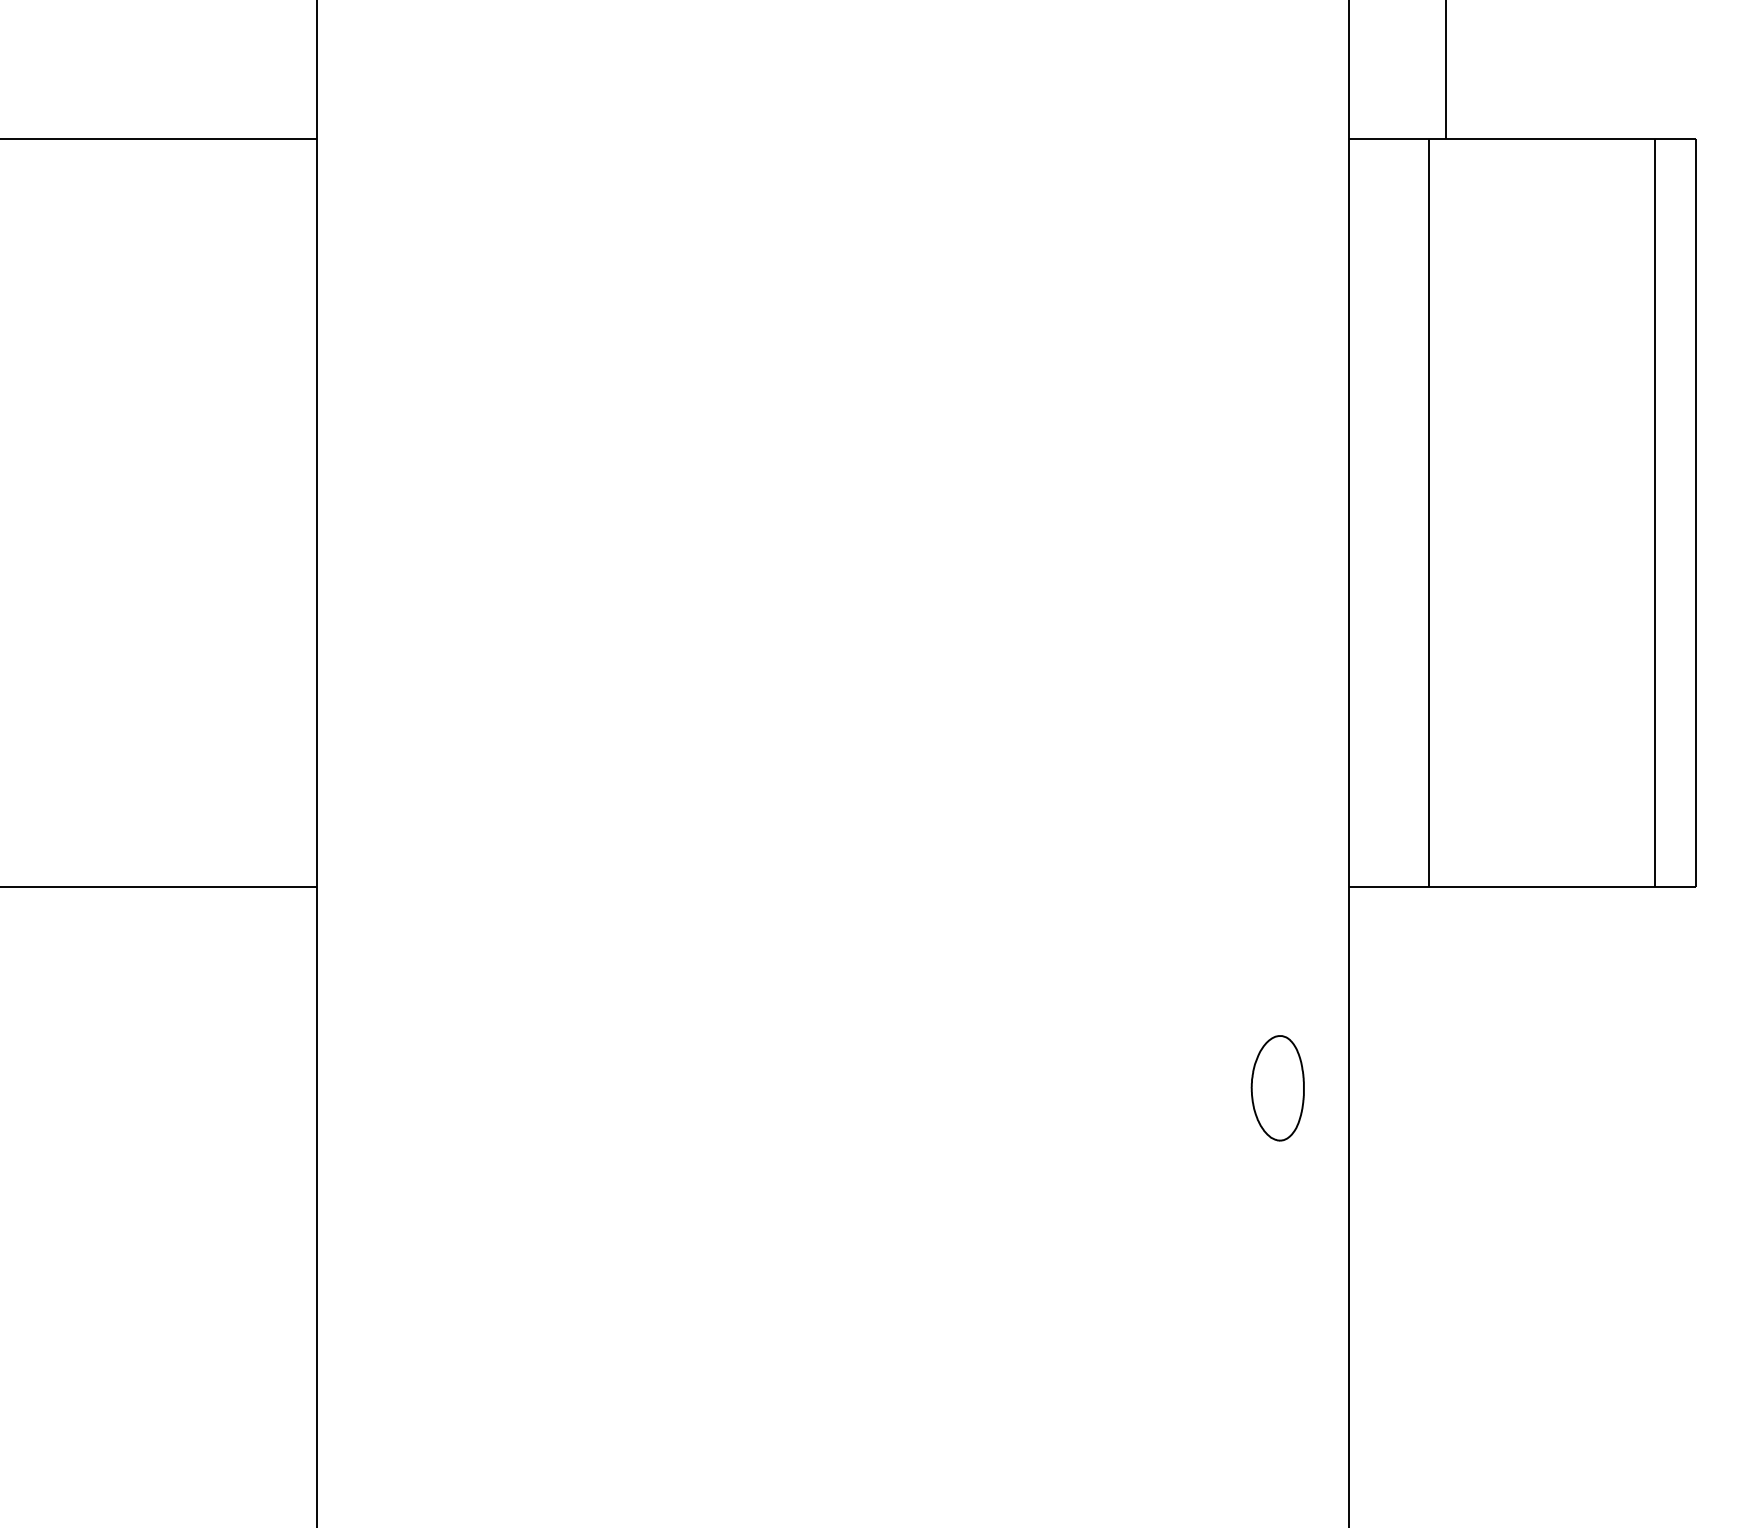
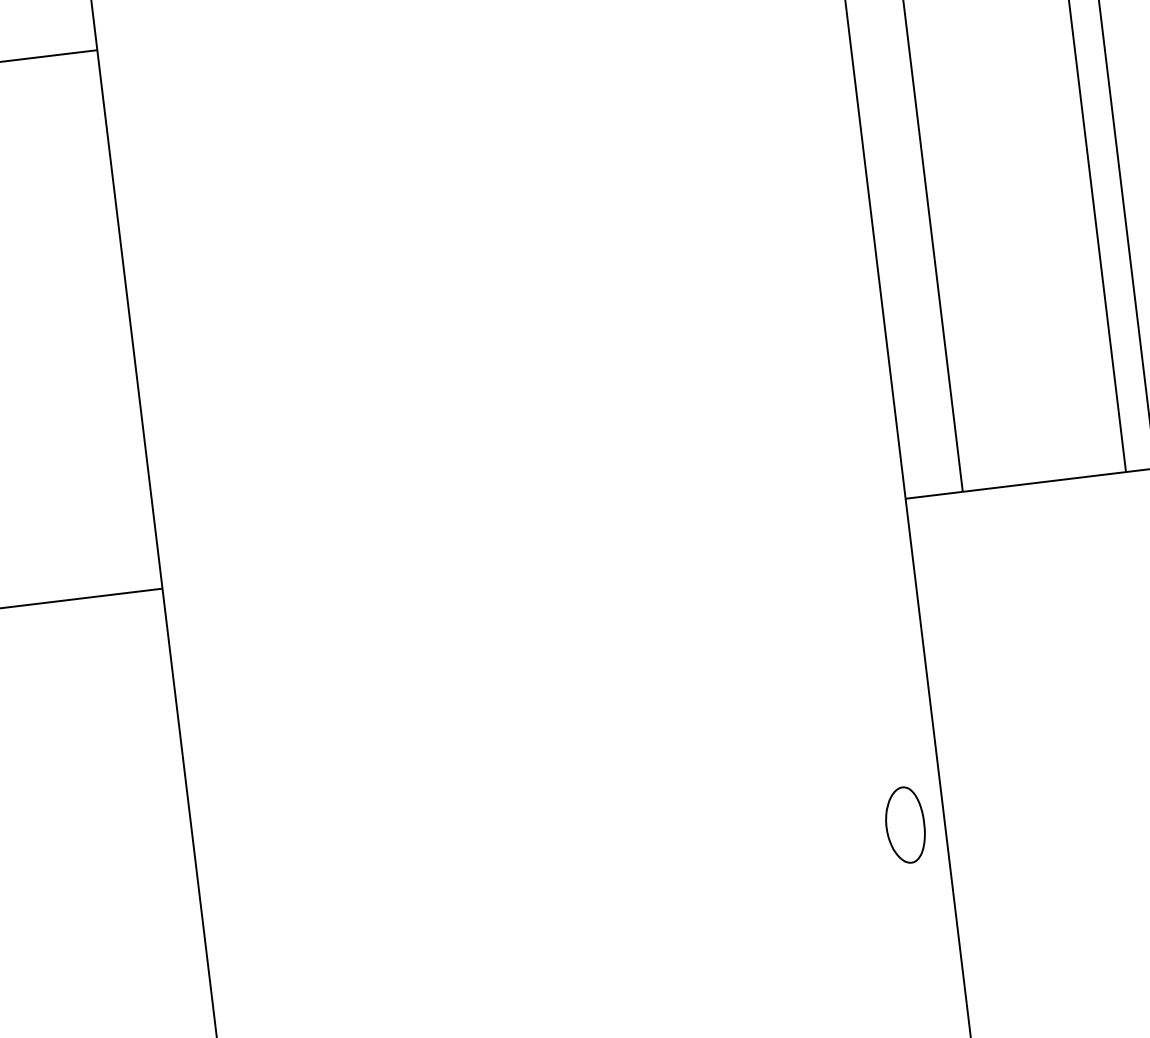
part: (1277, 1088) -> (905, 825), moved

